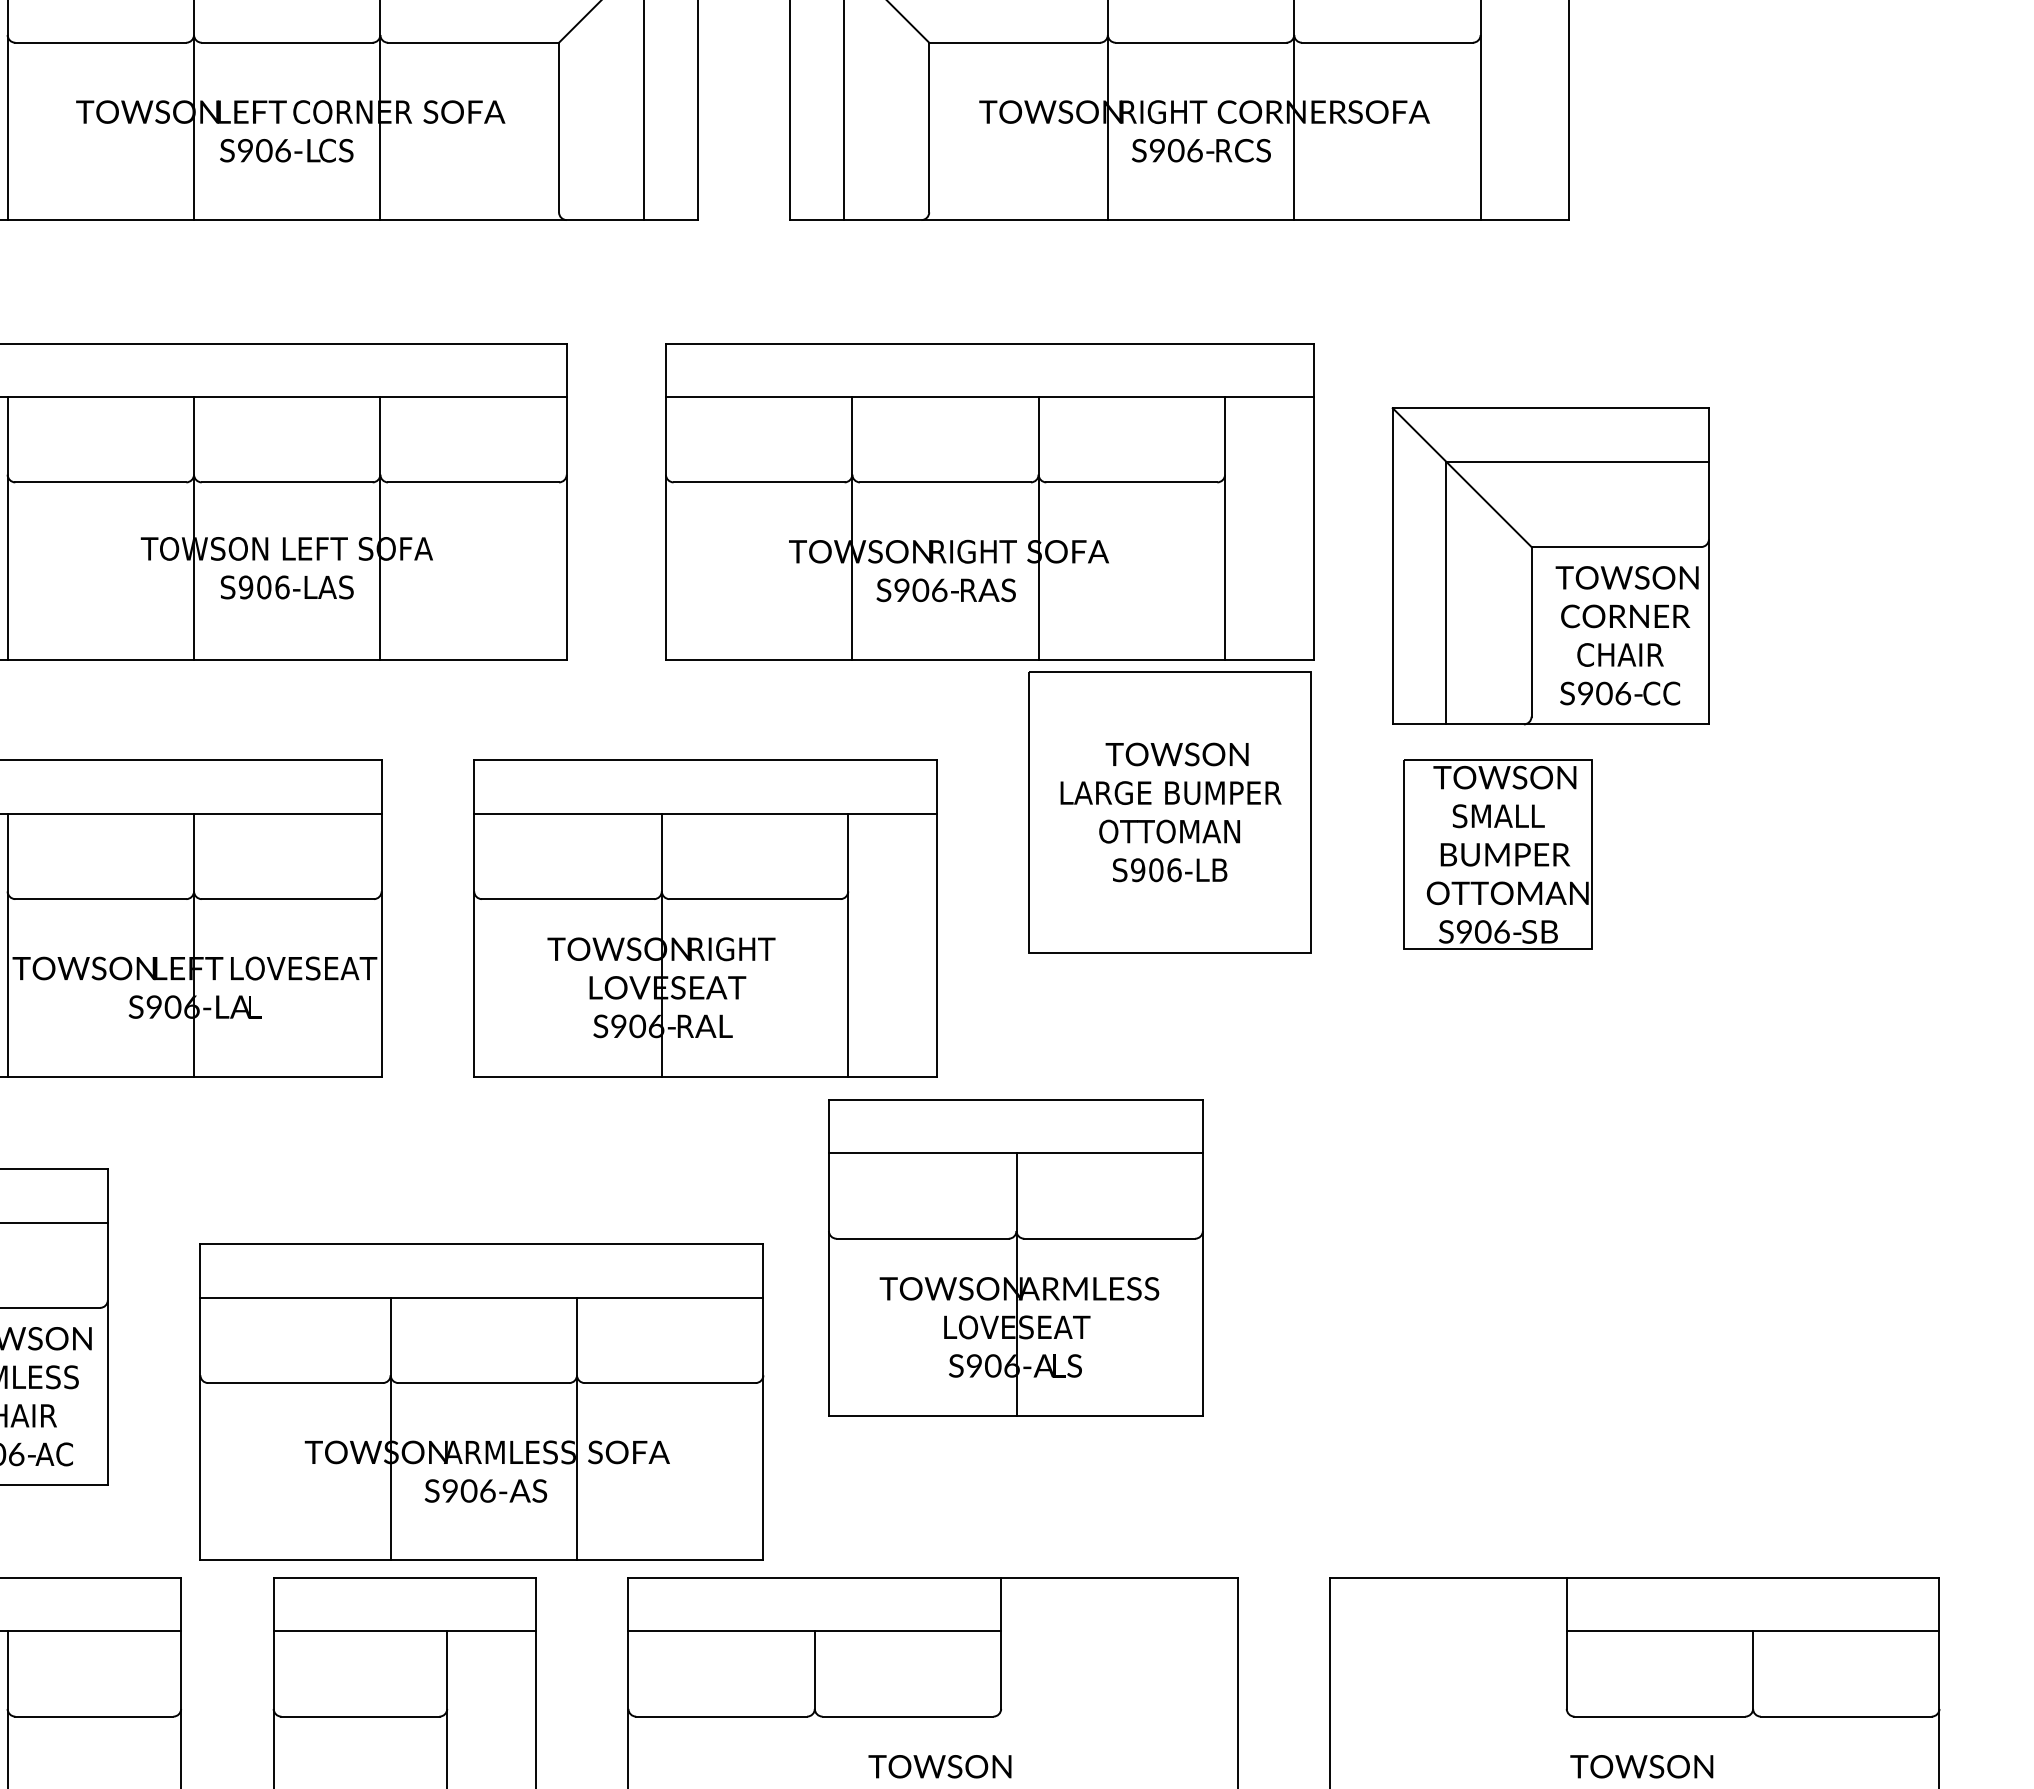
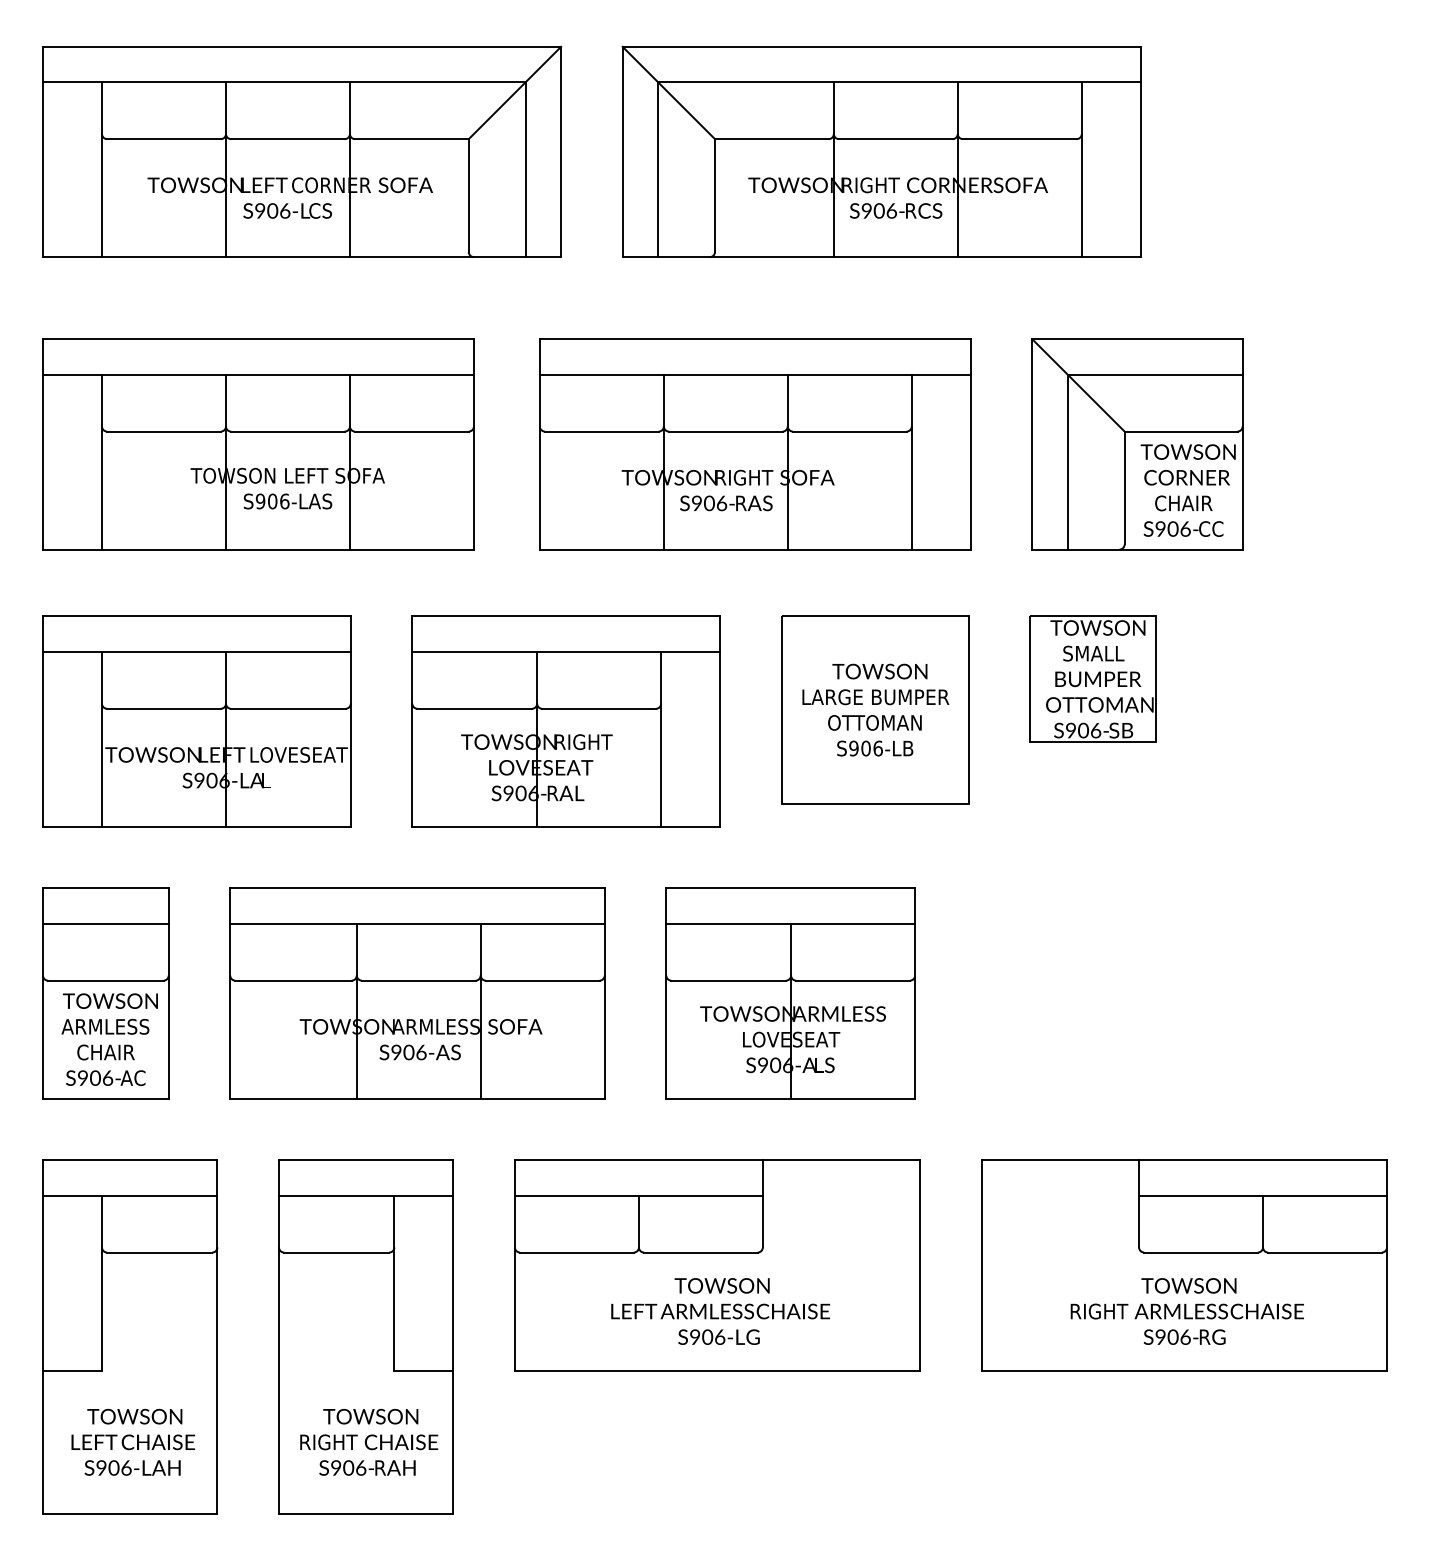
part: (1550, 566) -> (1137, 444), moved
part: (1170, 811) -> (875, 709), moved
part: (1015, 1257) -> (790, 993), moved
part: (481, 1402) -> (417, 993), moved

